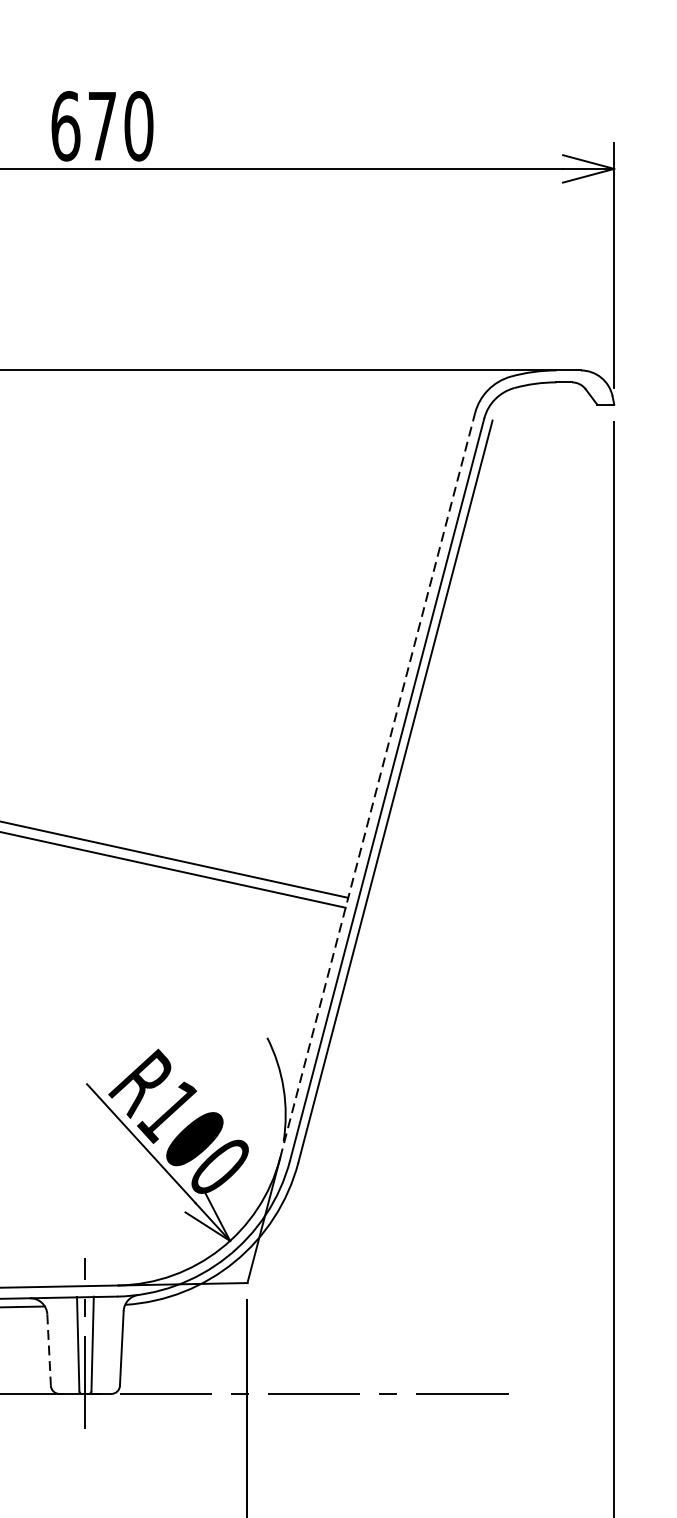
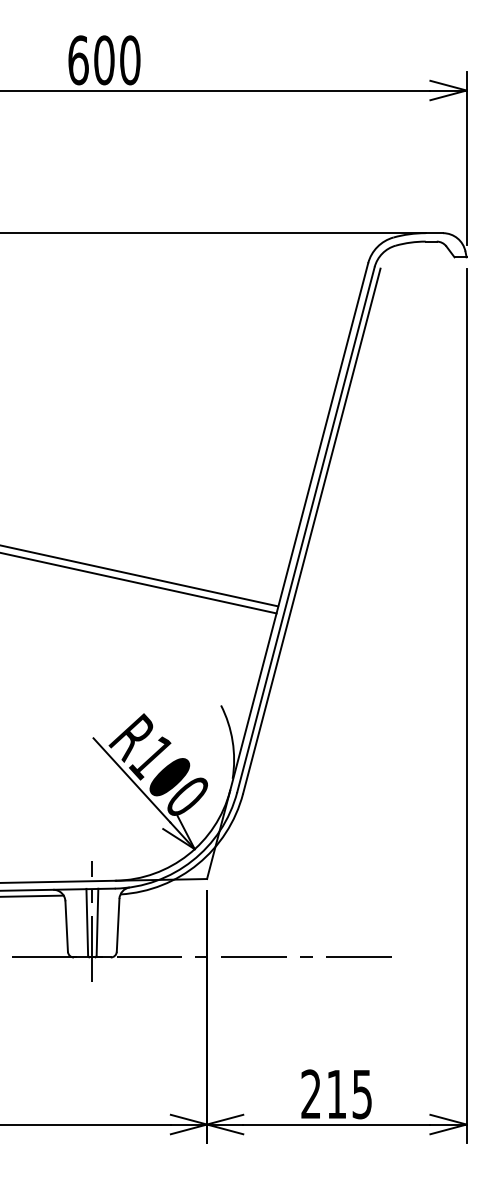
text: (102, 126) -> (104, 60), 670 -> 600
line: (378, 784) -> (299, 526), dashed -> solid
line: (48, 1351) -> (66, 927), dashed -> solid

